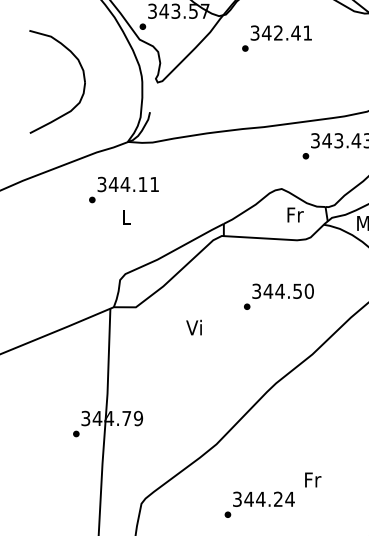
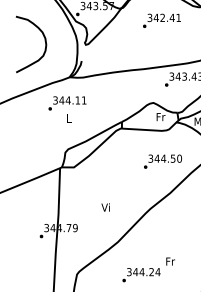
text: (276, 37) -> (161, 20), moved
text: (278, 296) -> (162, 161), moved
text: (193, 327) -> (105, 207), moved

